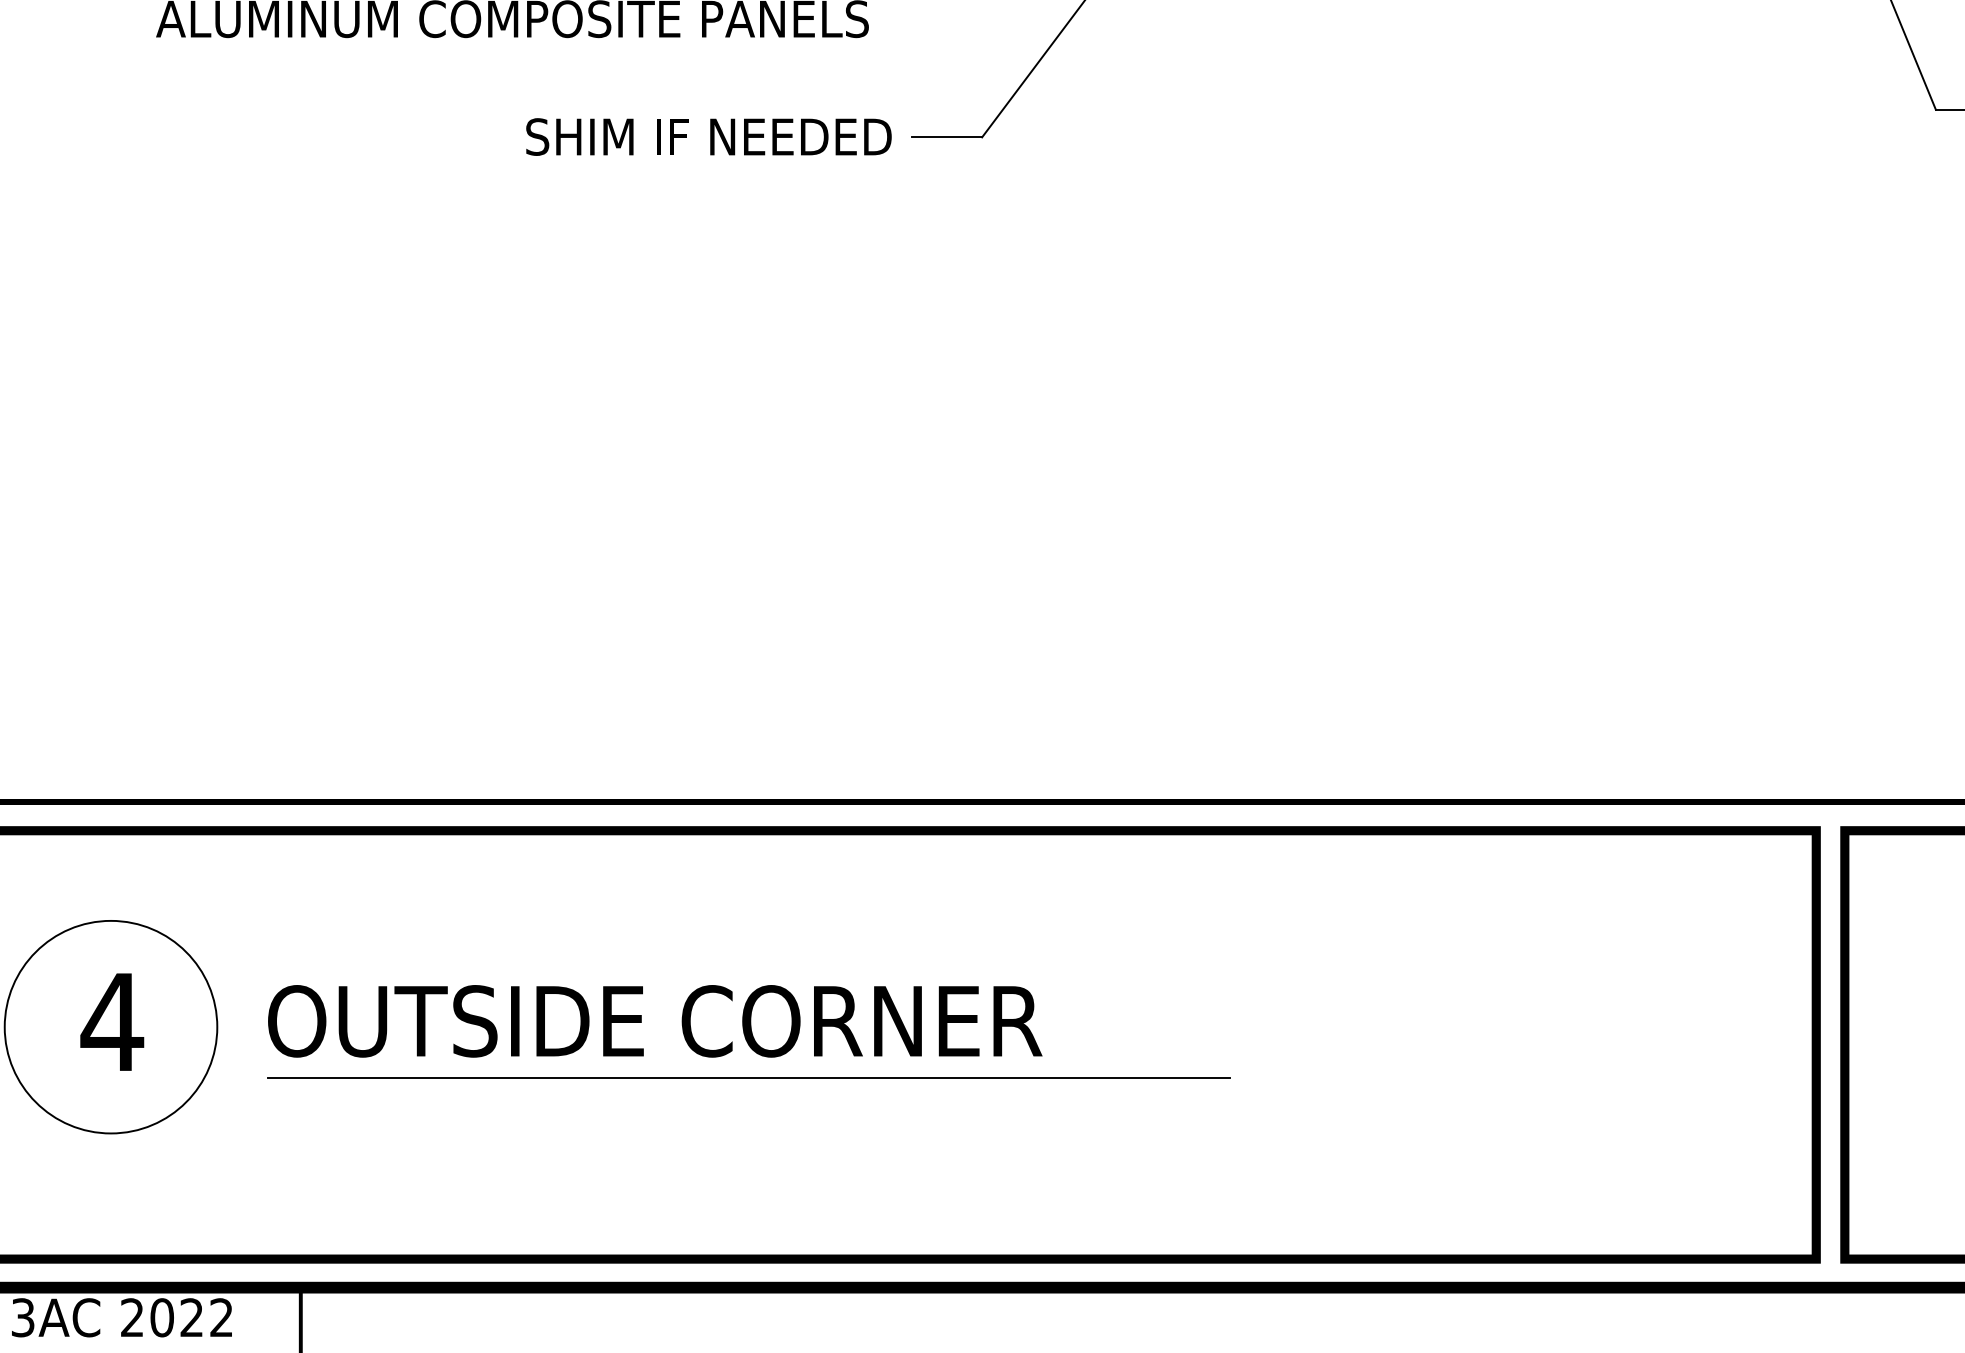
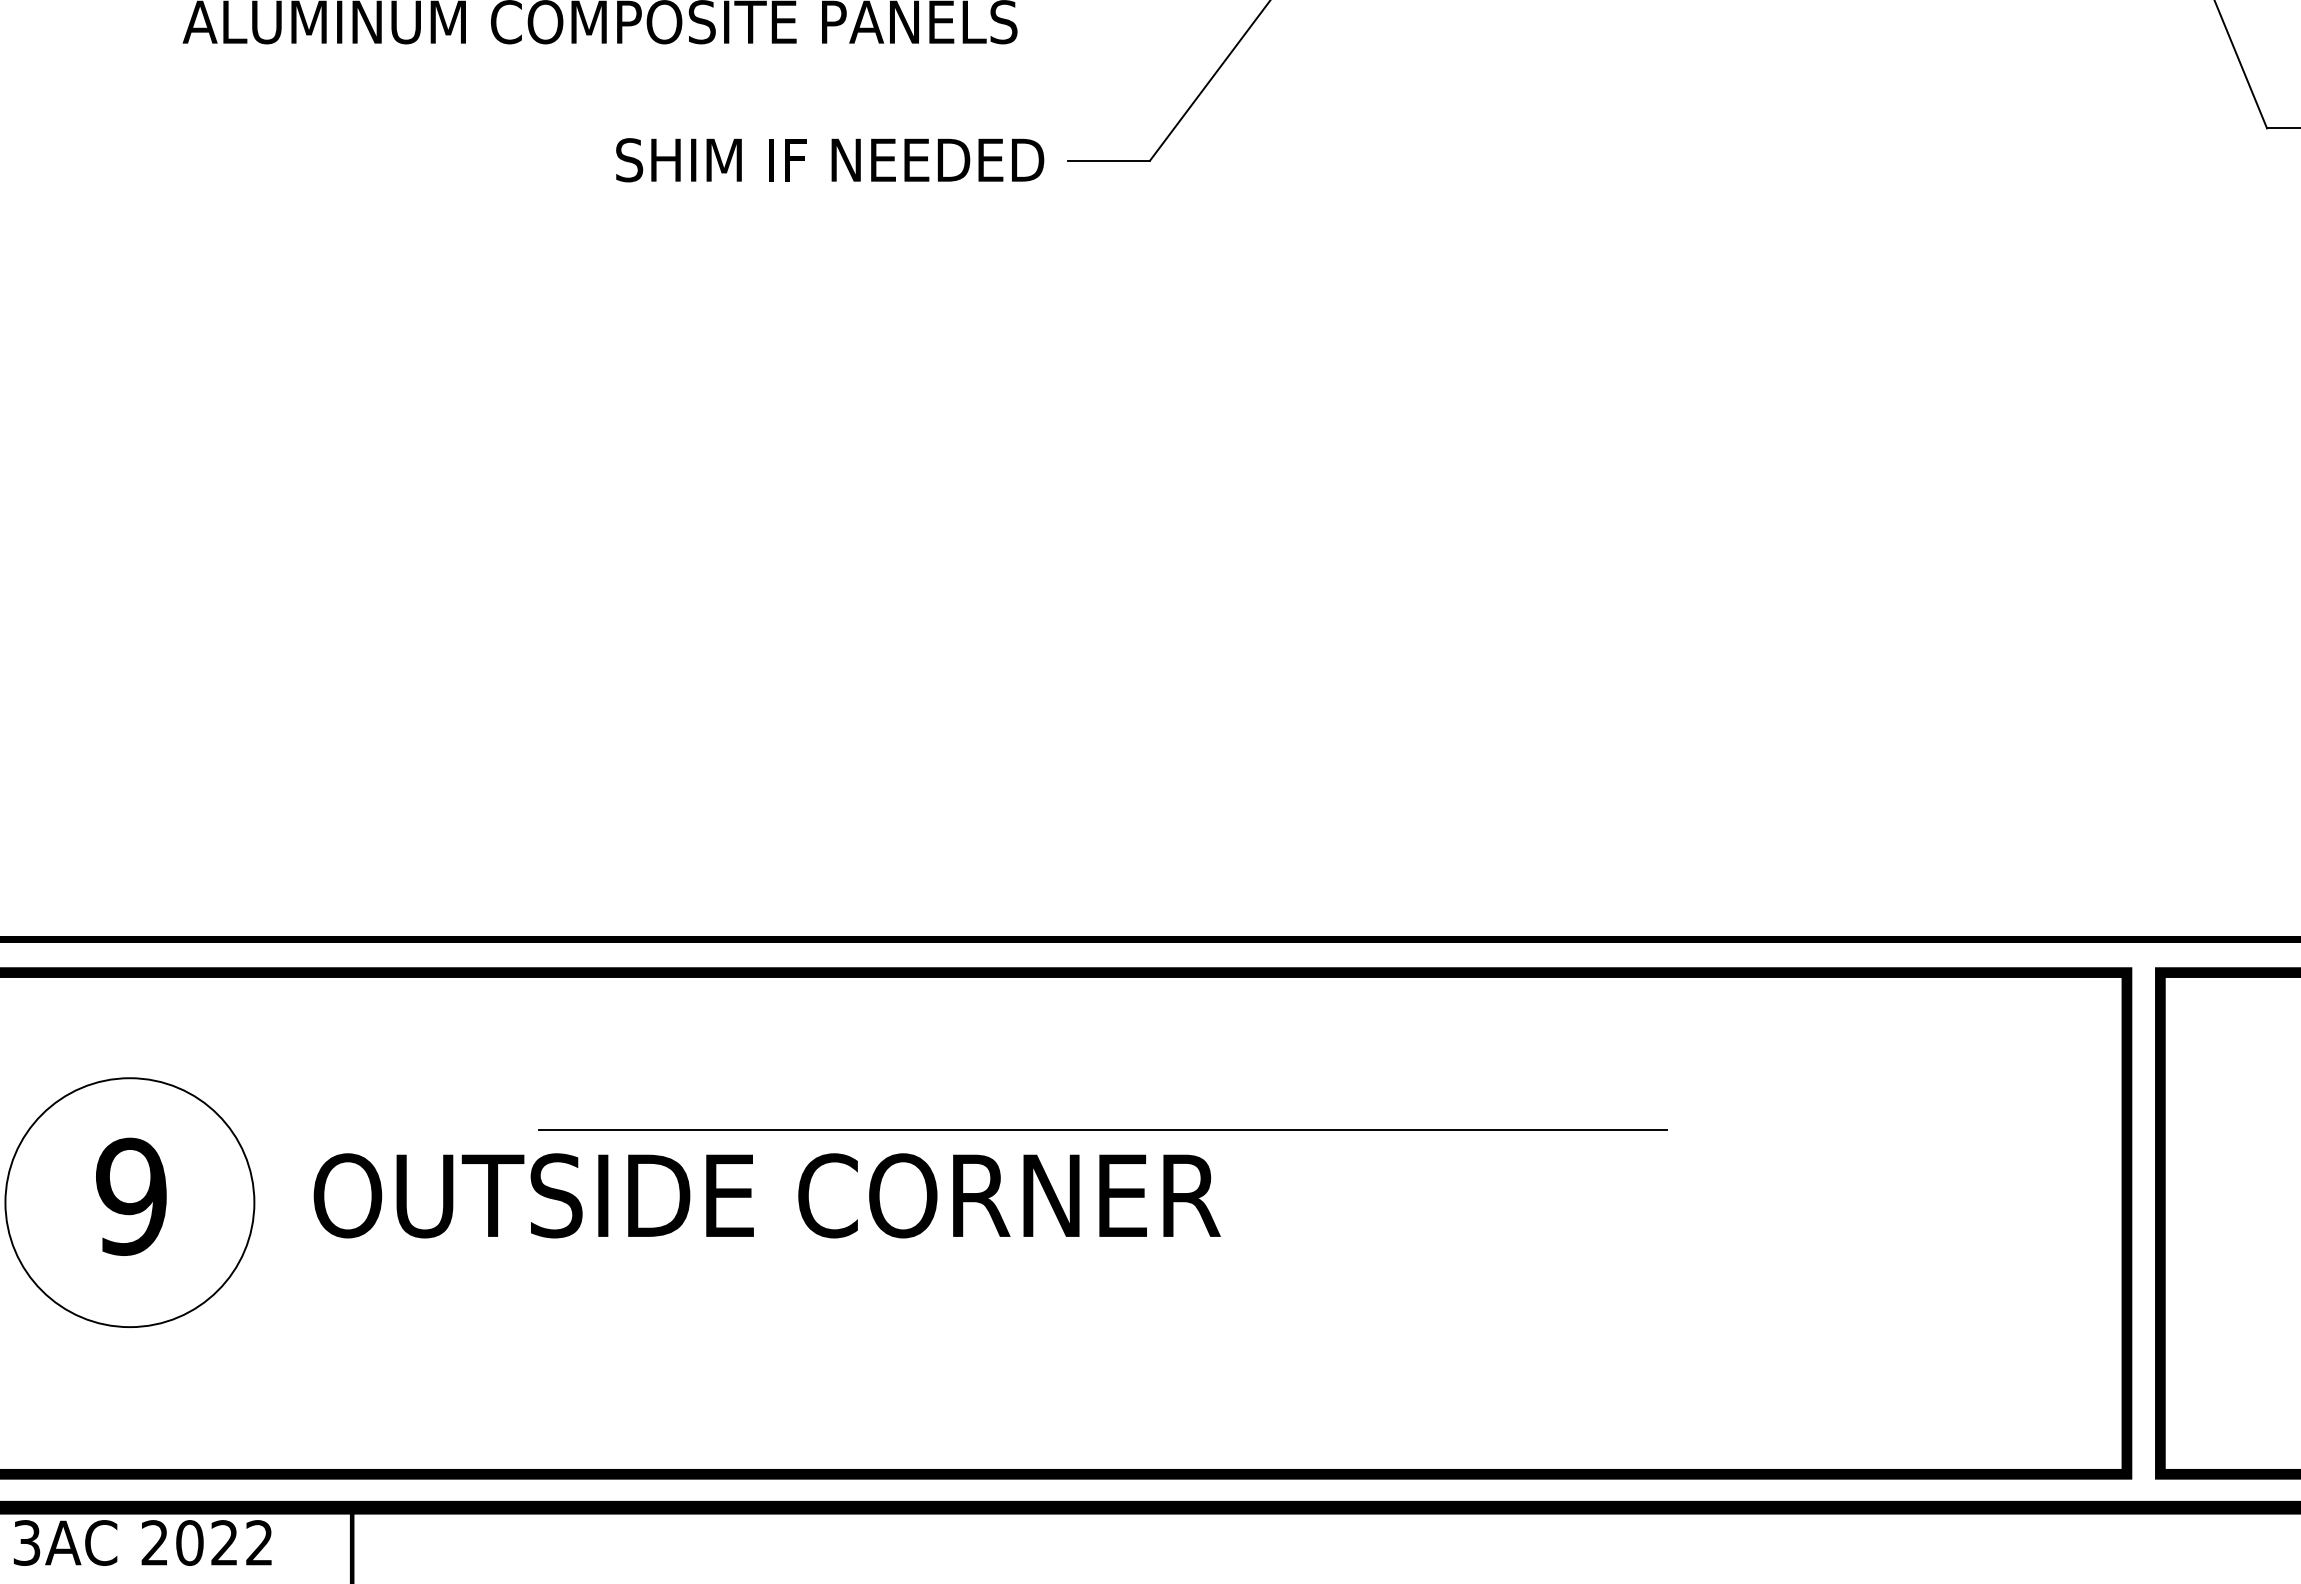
text: (112, 1021) -> (131, 1196), 4 -> 9
line: (748, 1078) -> (1102, 1129), moved

